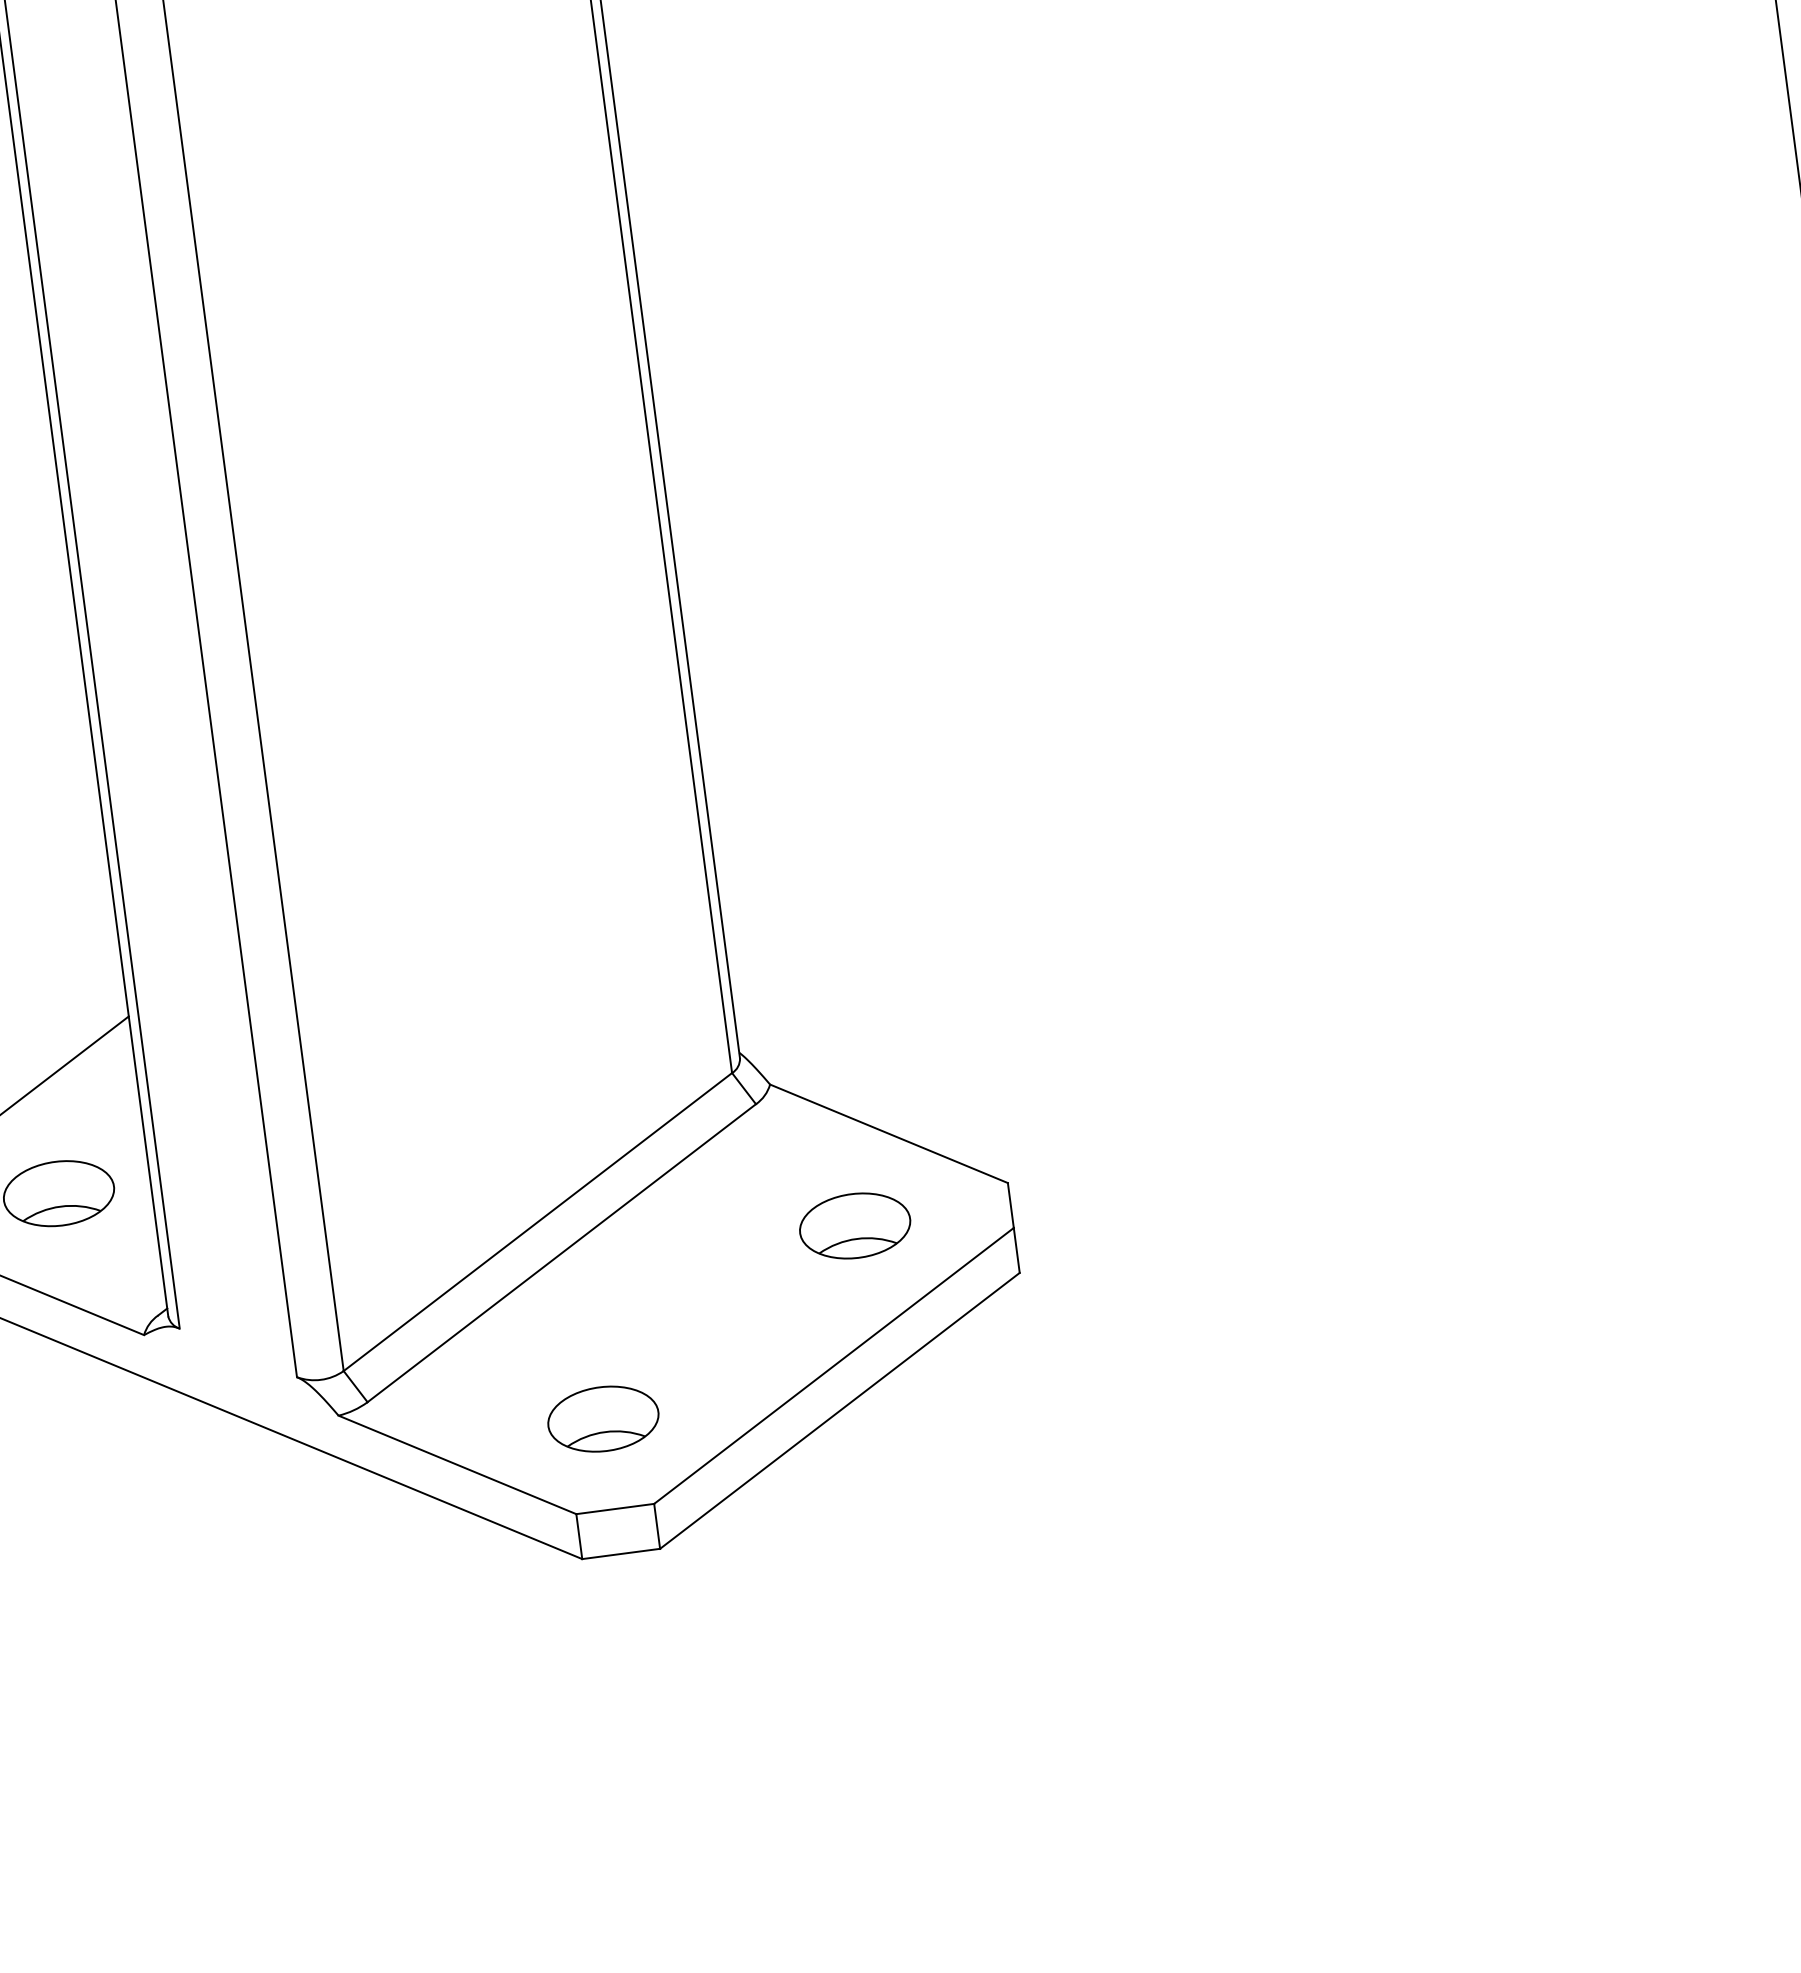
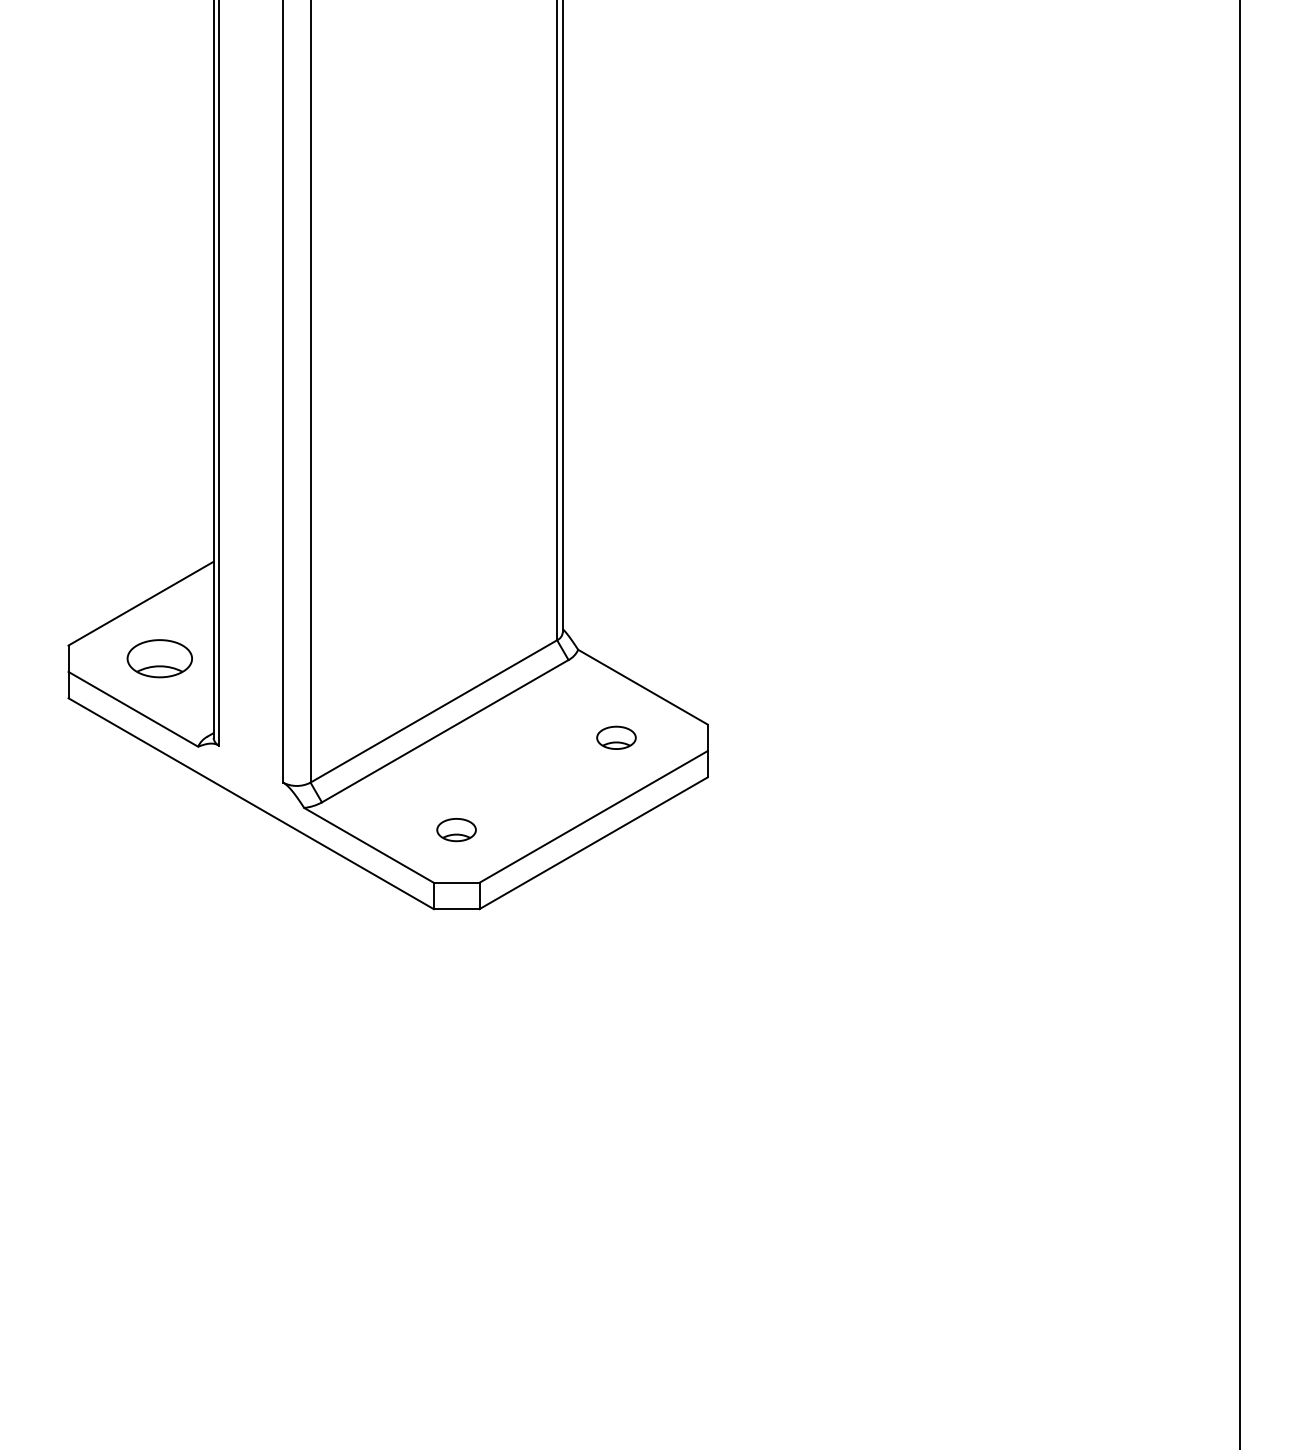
part: (855, 1225) -> (616, 737), size x0.6
part: (602, 1418) -> (456, 829), size x0.6

